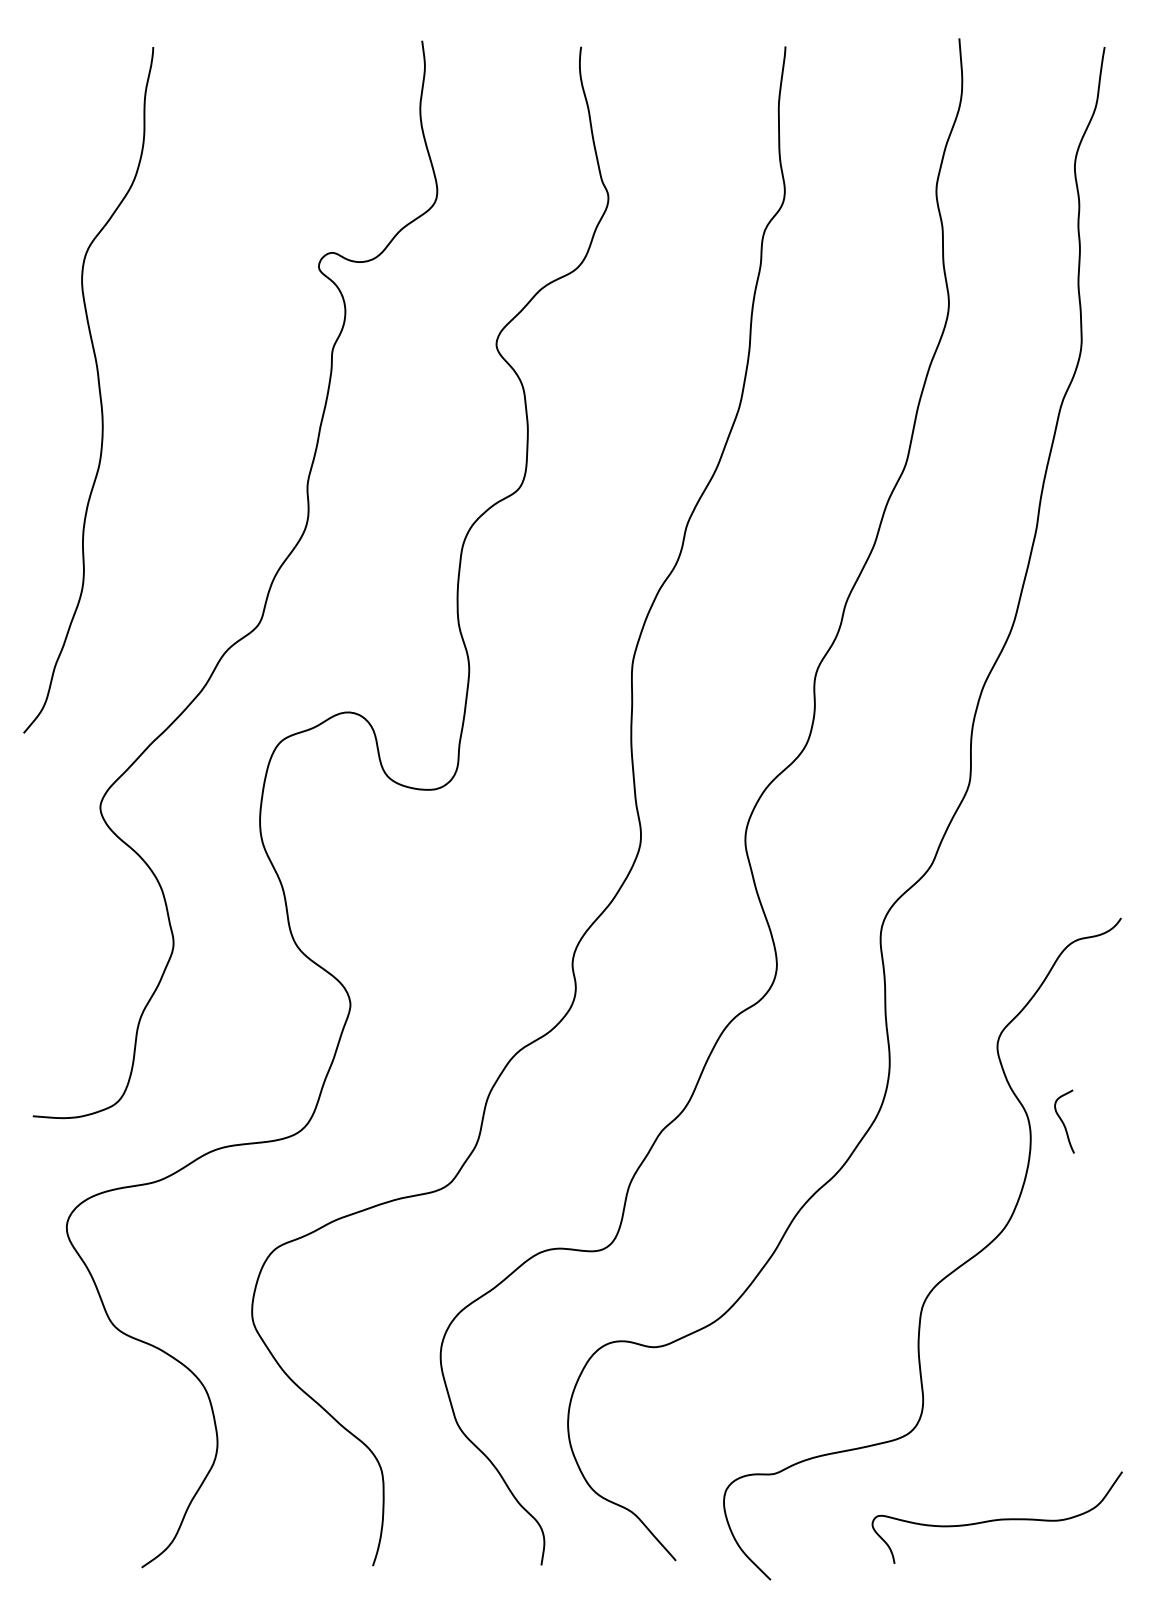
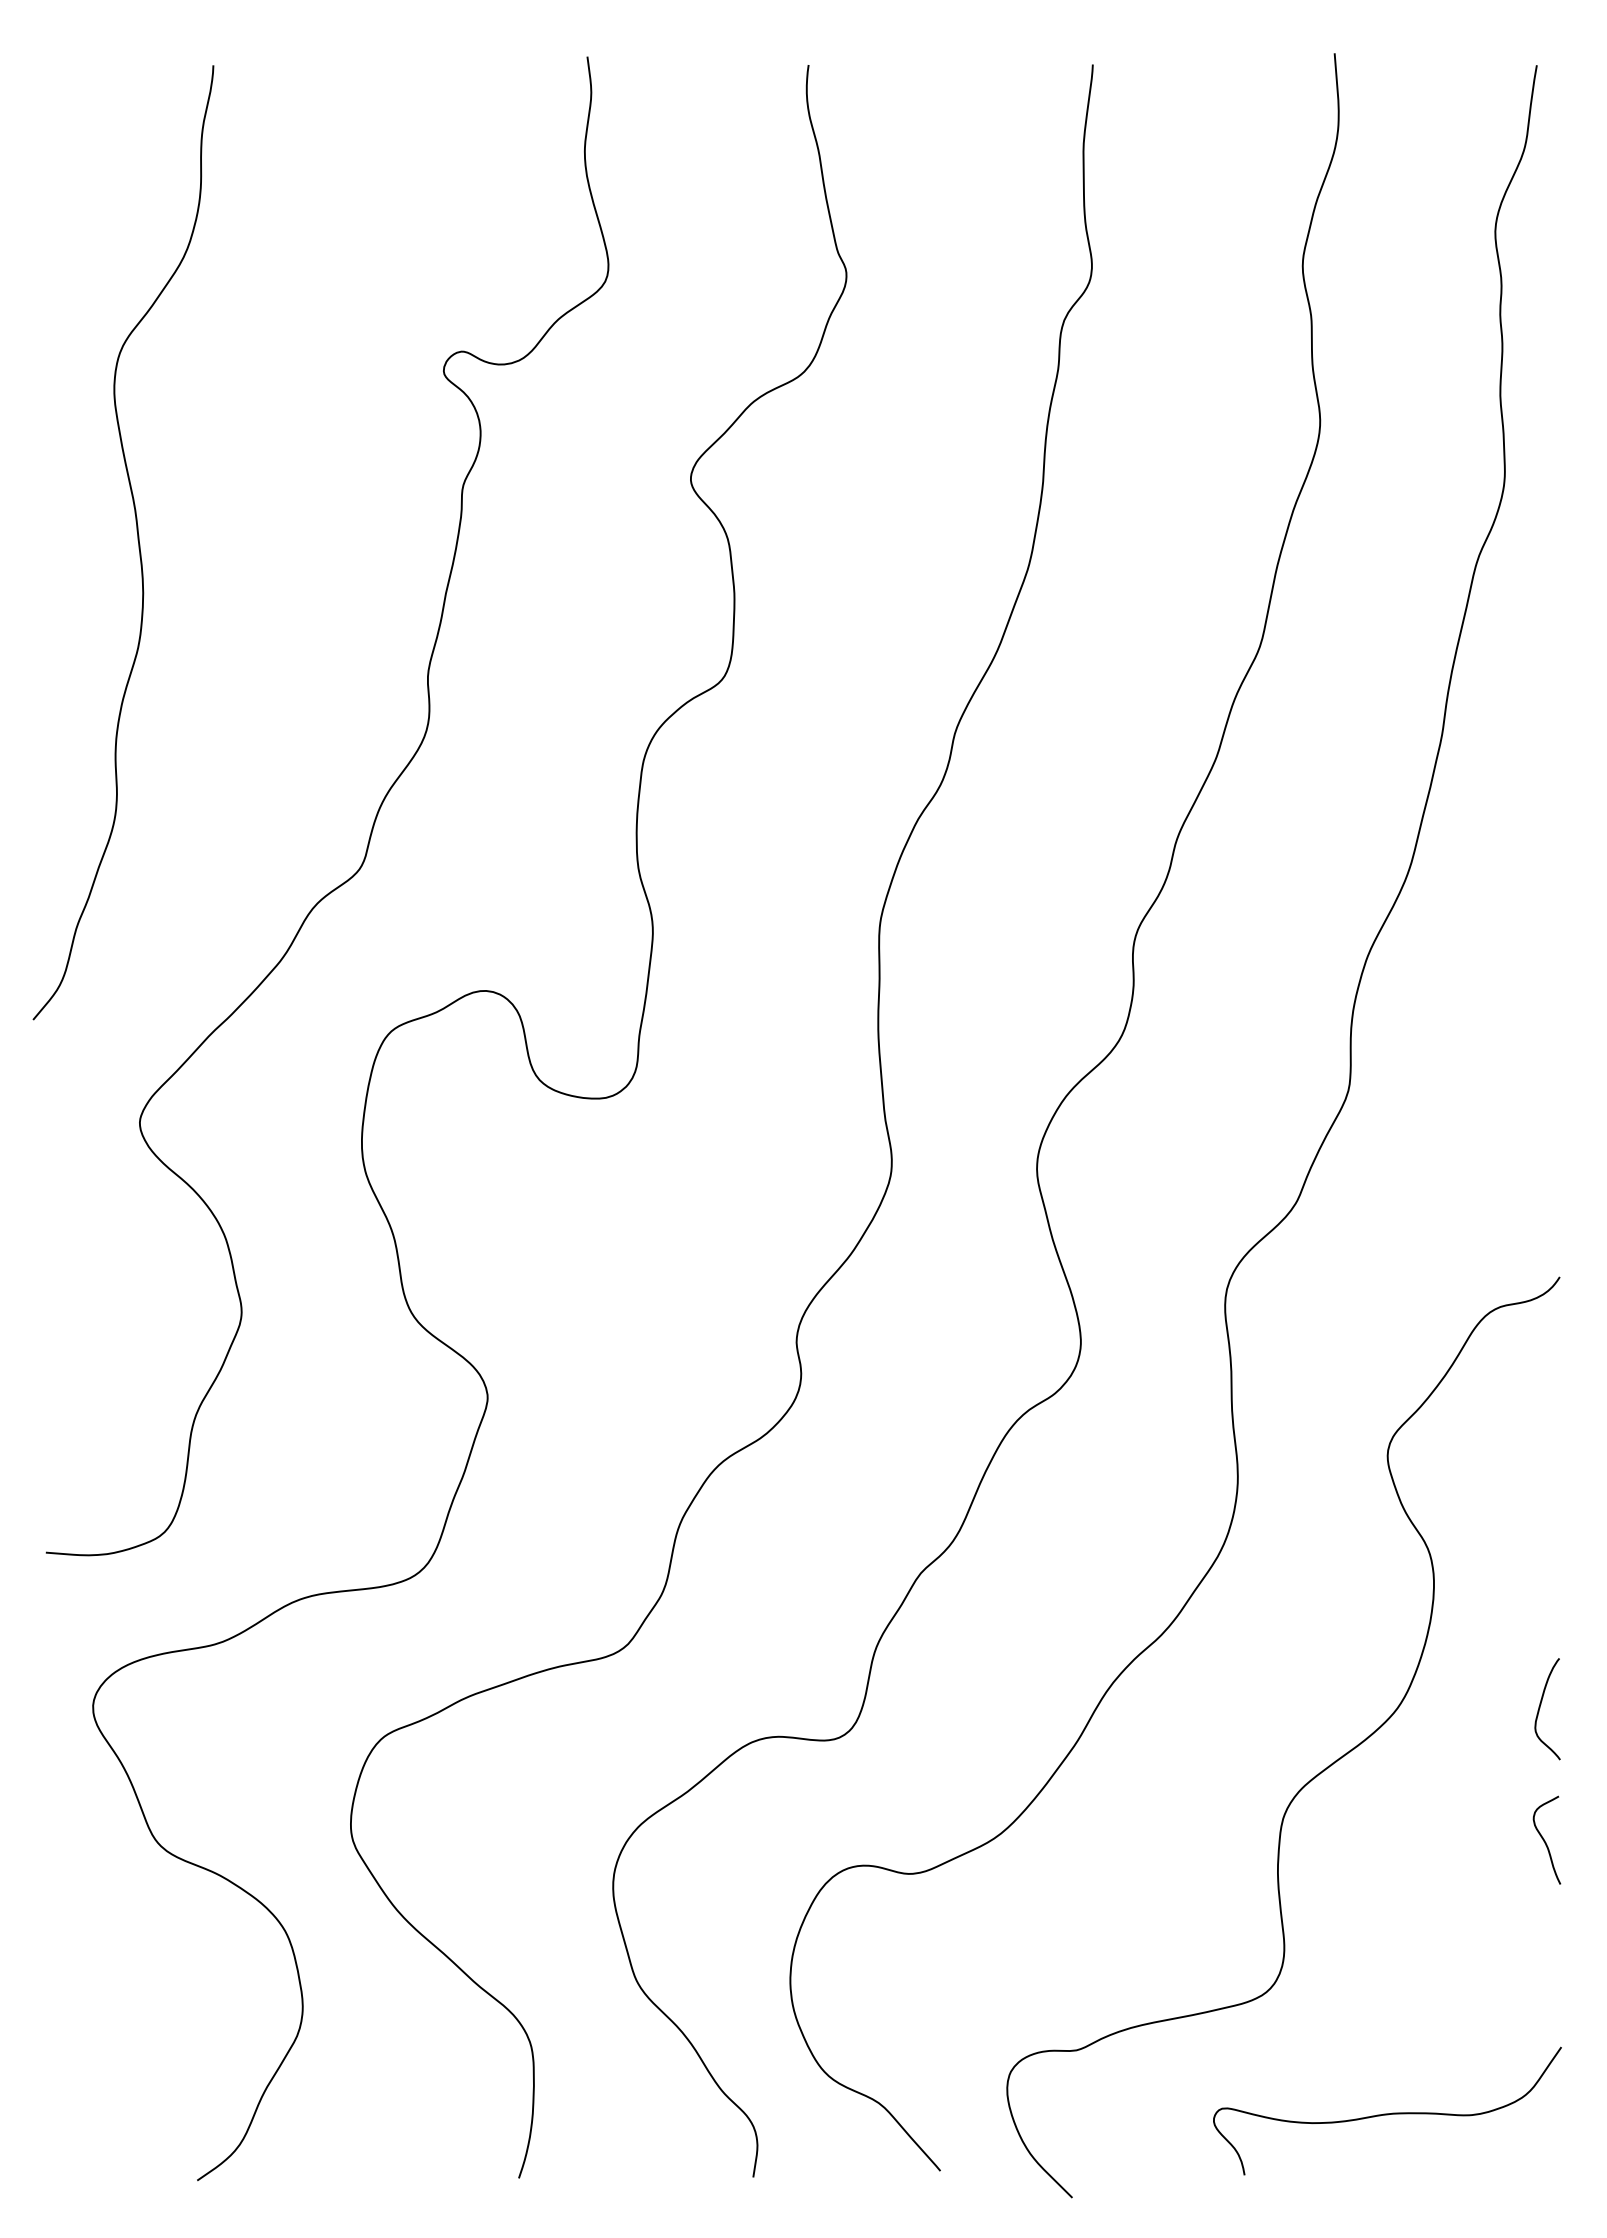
curve: (1063, 1121) -> (1545, 1840), moved
curve: (1107, 1228) -> (1540, 1708), added

